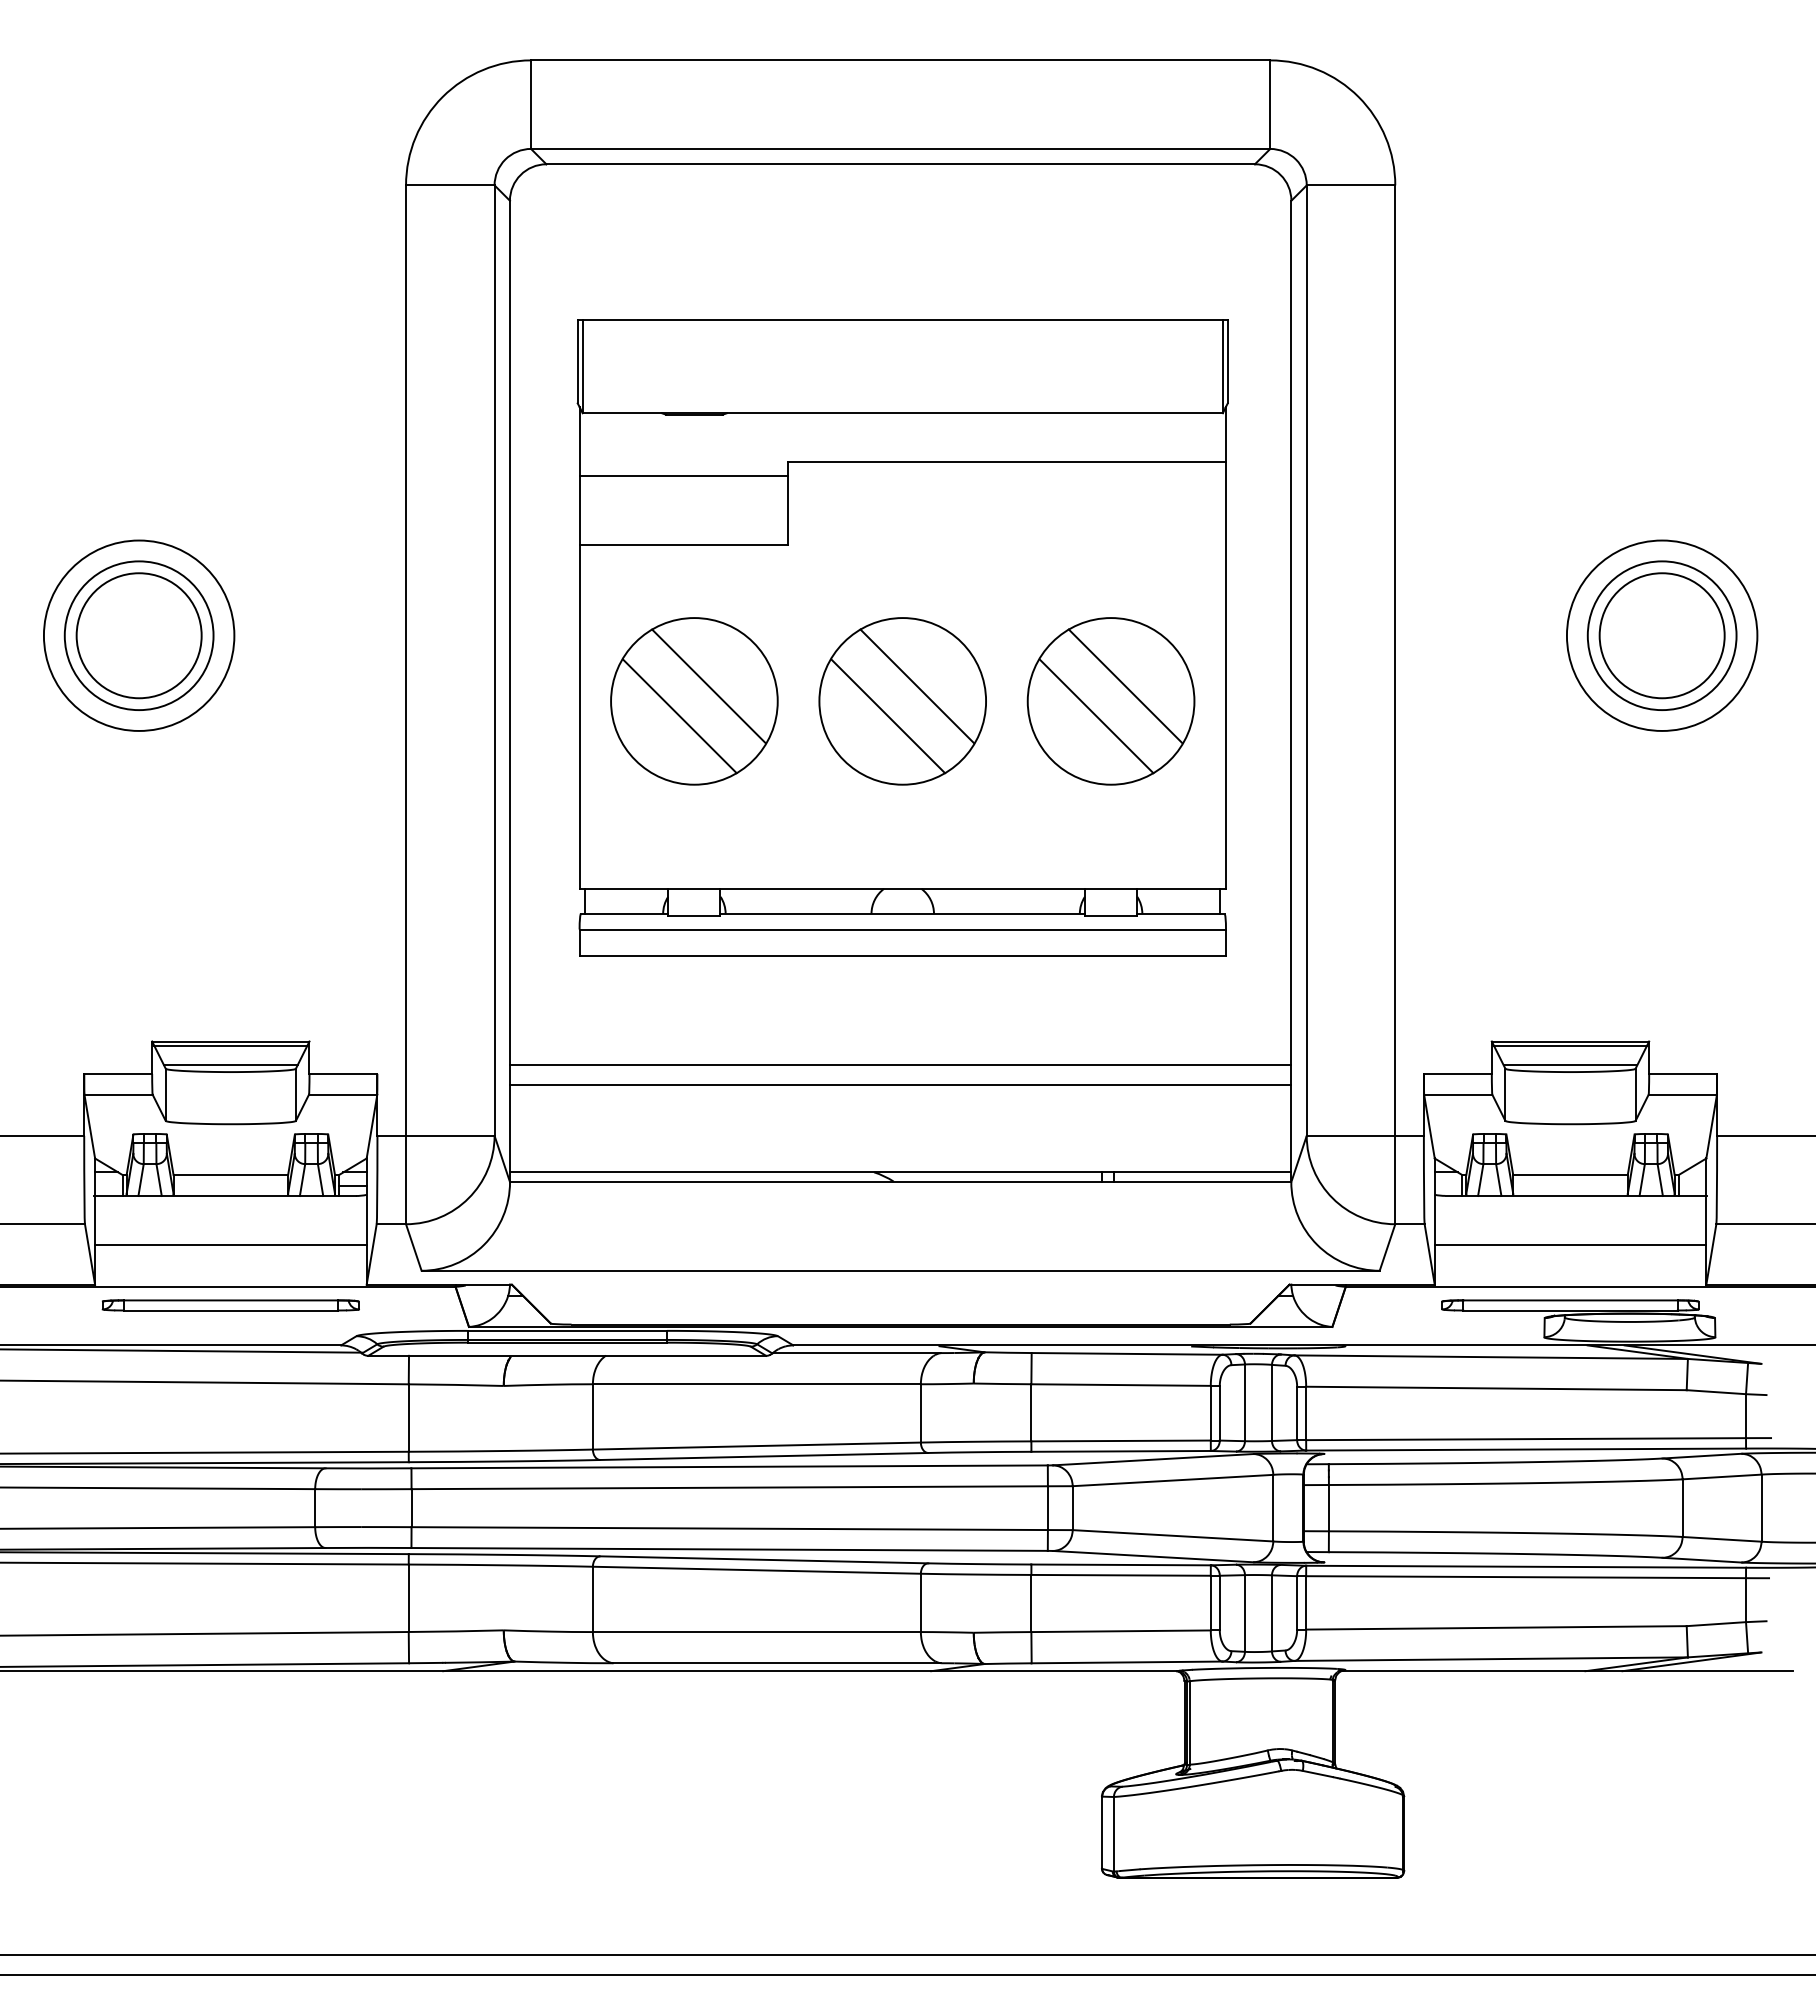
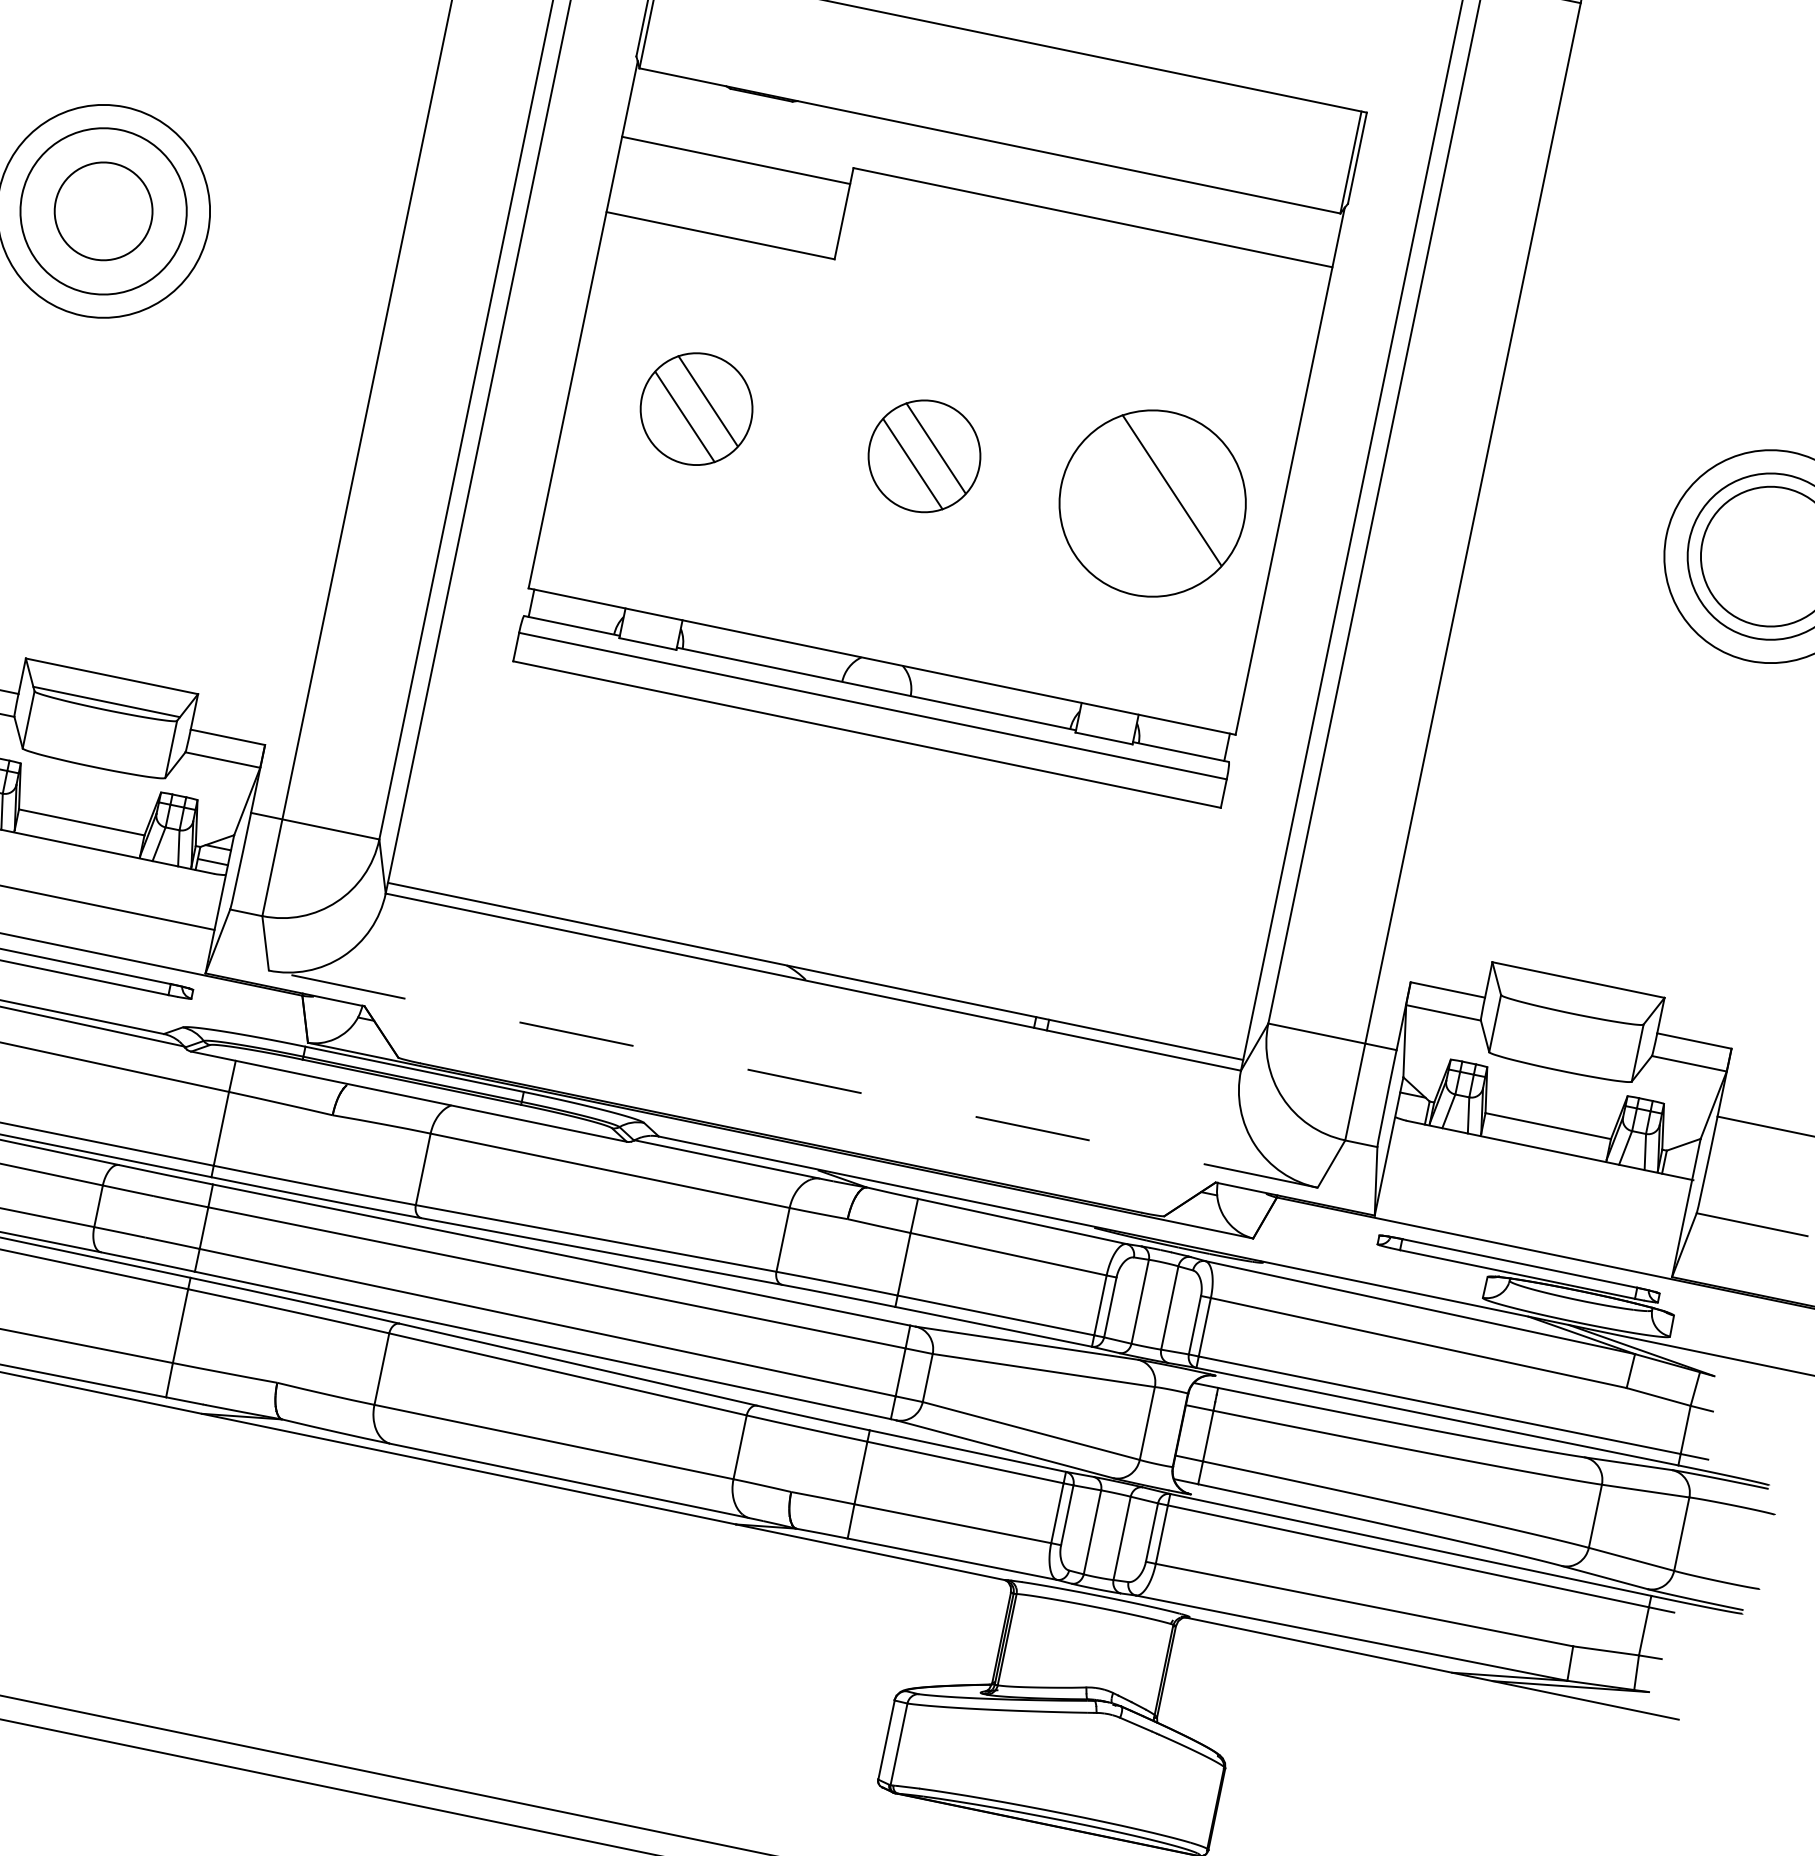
circle: (138, 635) -> (102, 210), size x0.7
part: (694, 701) -> (696, 409), size x0.6
part: (902, 701) -> (924, 456), size x0.6
line: (1096, 716) -> (1133, 516), removed
line: (230, 1046) -> (110, 681), removed
line: (1570, 1046) -> (1577, 985), removed
line: (900, 1064) -> (839, 853), removed
line: (1570, 1064) -> (1573, 1005), removed
line: (900, 1085) -> (835, 876), removed
line: (1570, 1245) -> (1532, 1203), removed
line: (900, 1270) -> (793, 1078), solid -> dashed

